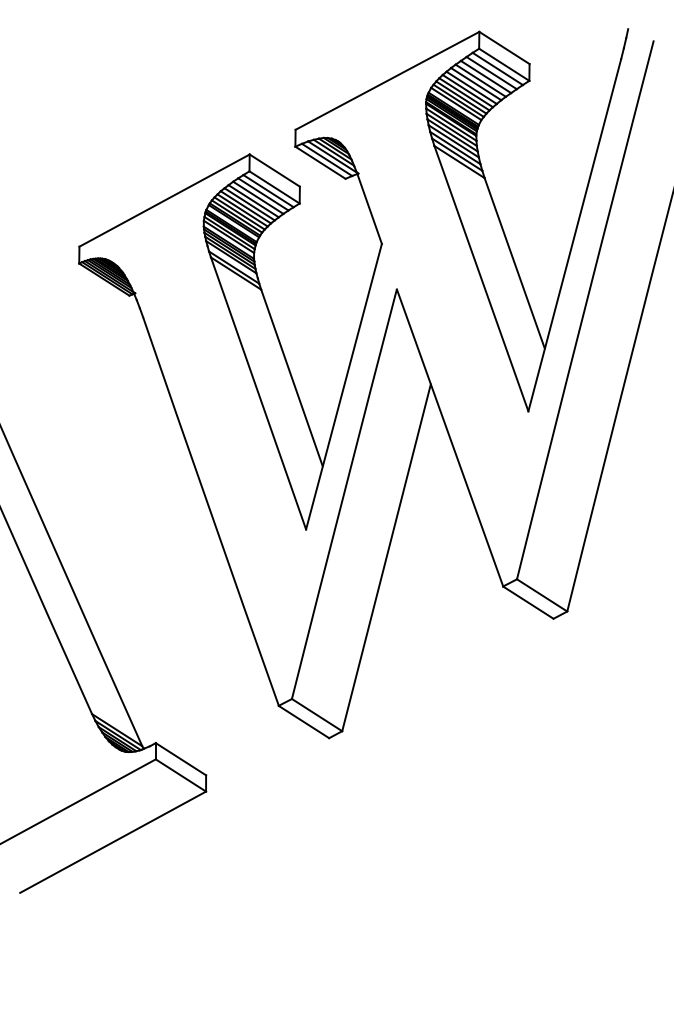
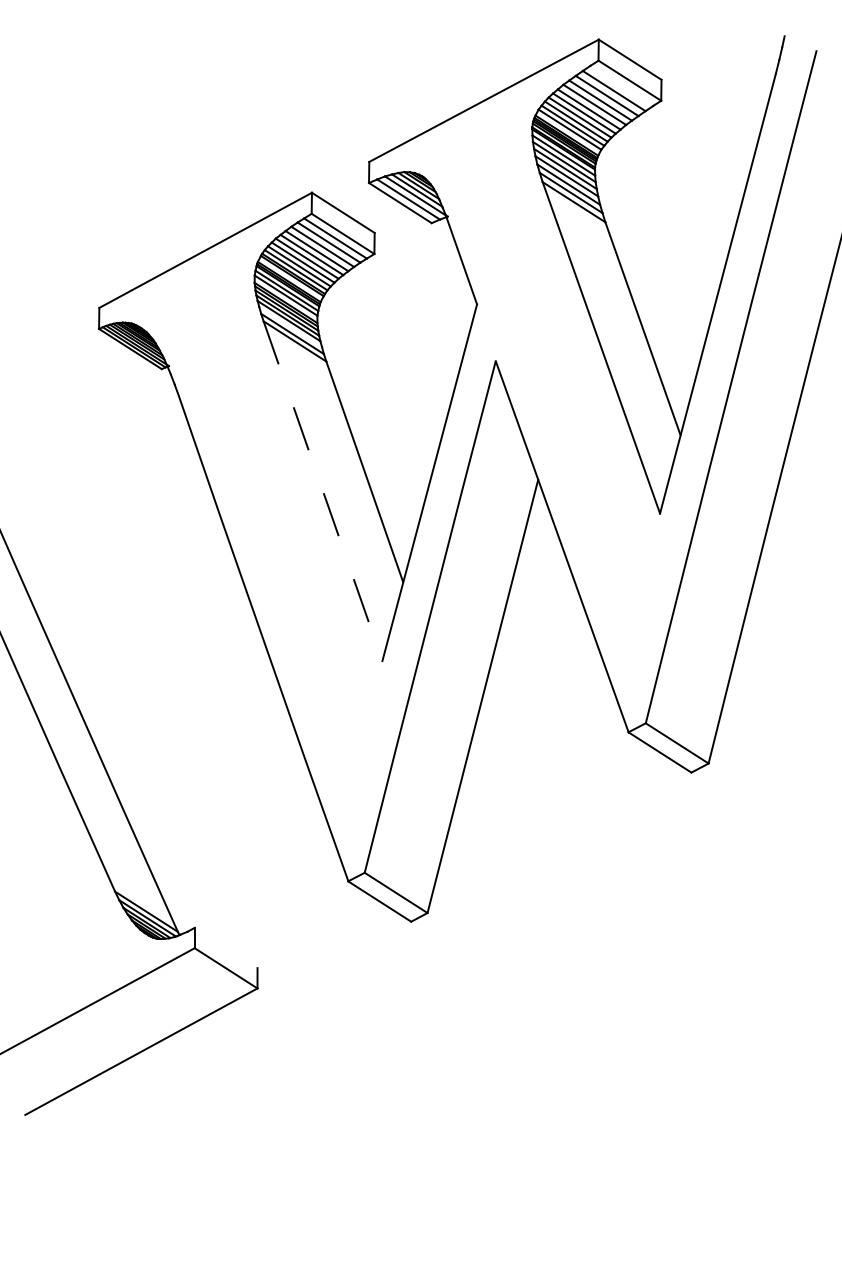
line: (497, 68) -> (621, 85), removed
line: (258, 393) -> (322, 491), solid -> dashed
line: (180, 759) -> (225, 948), removed

